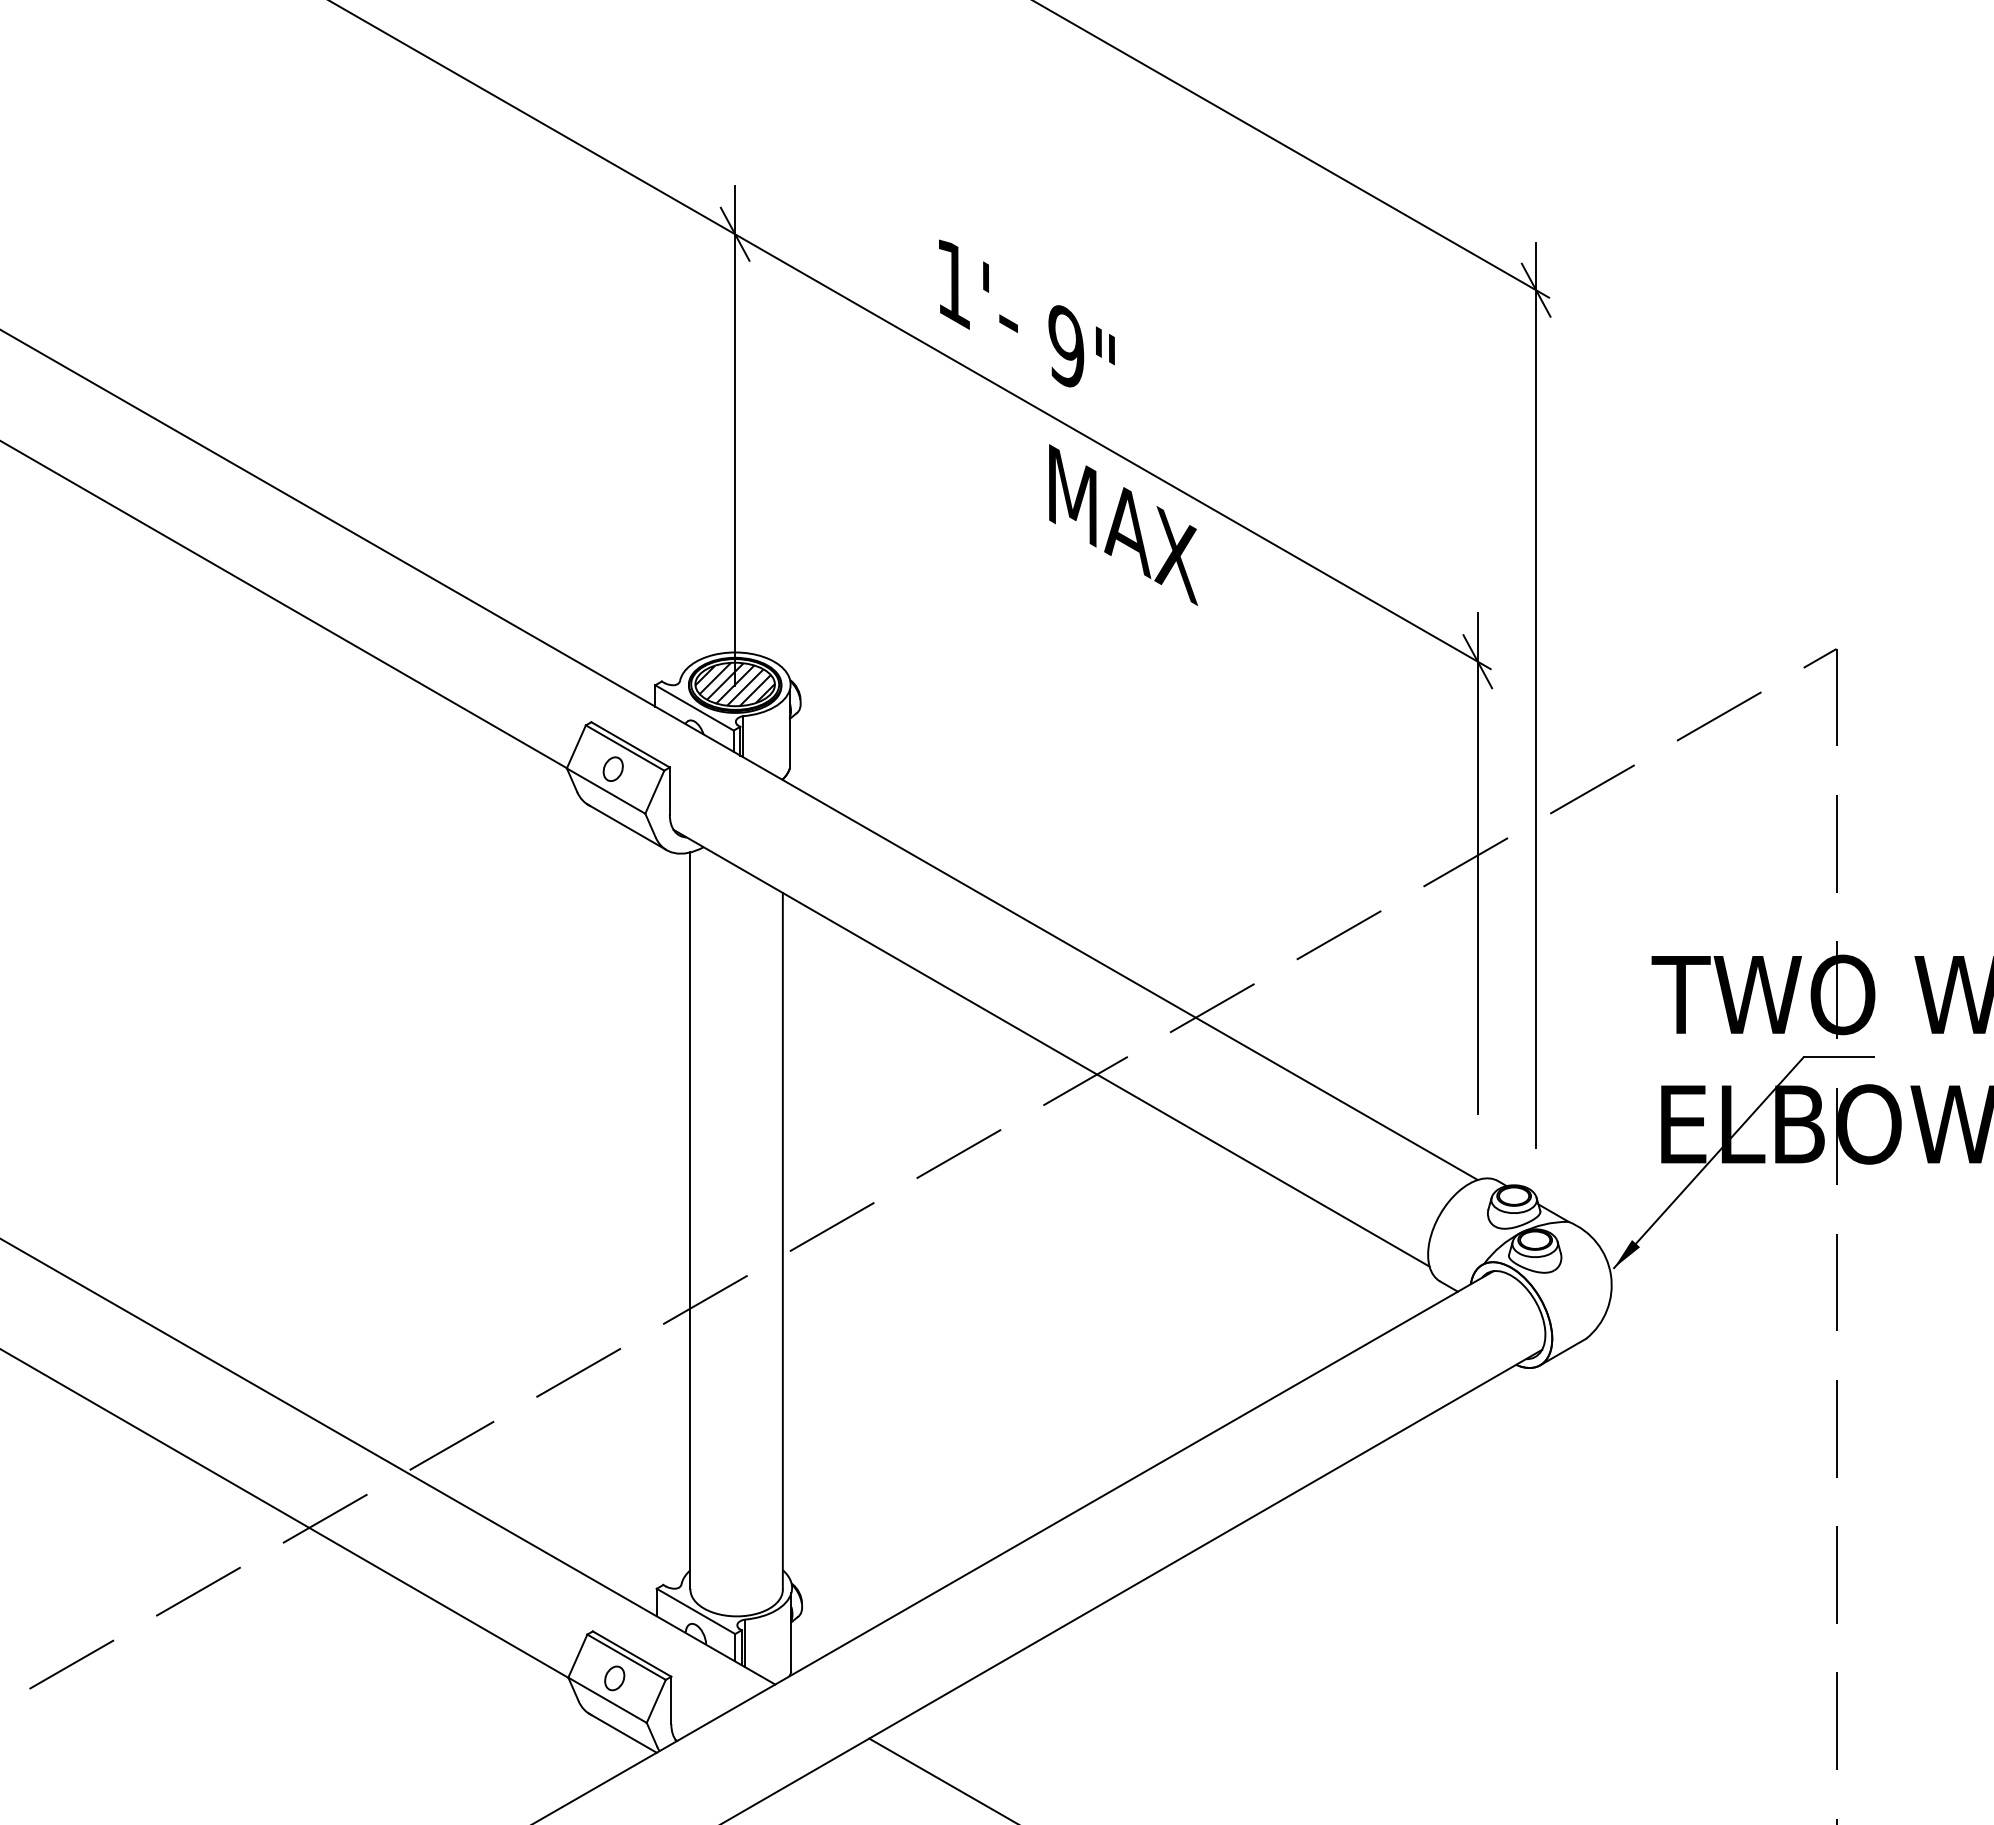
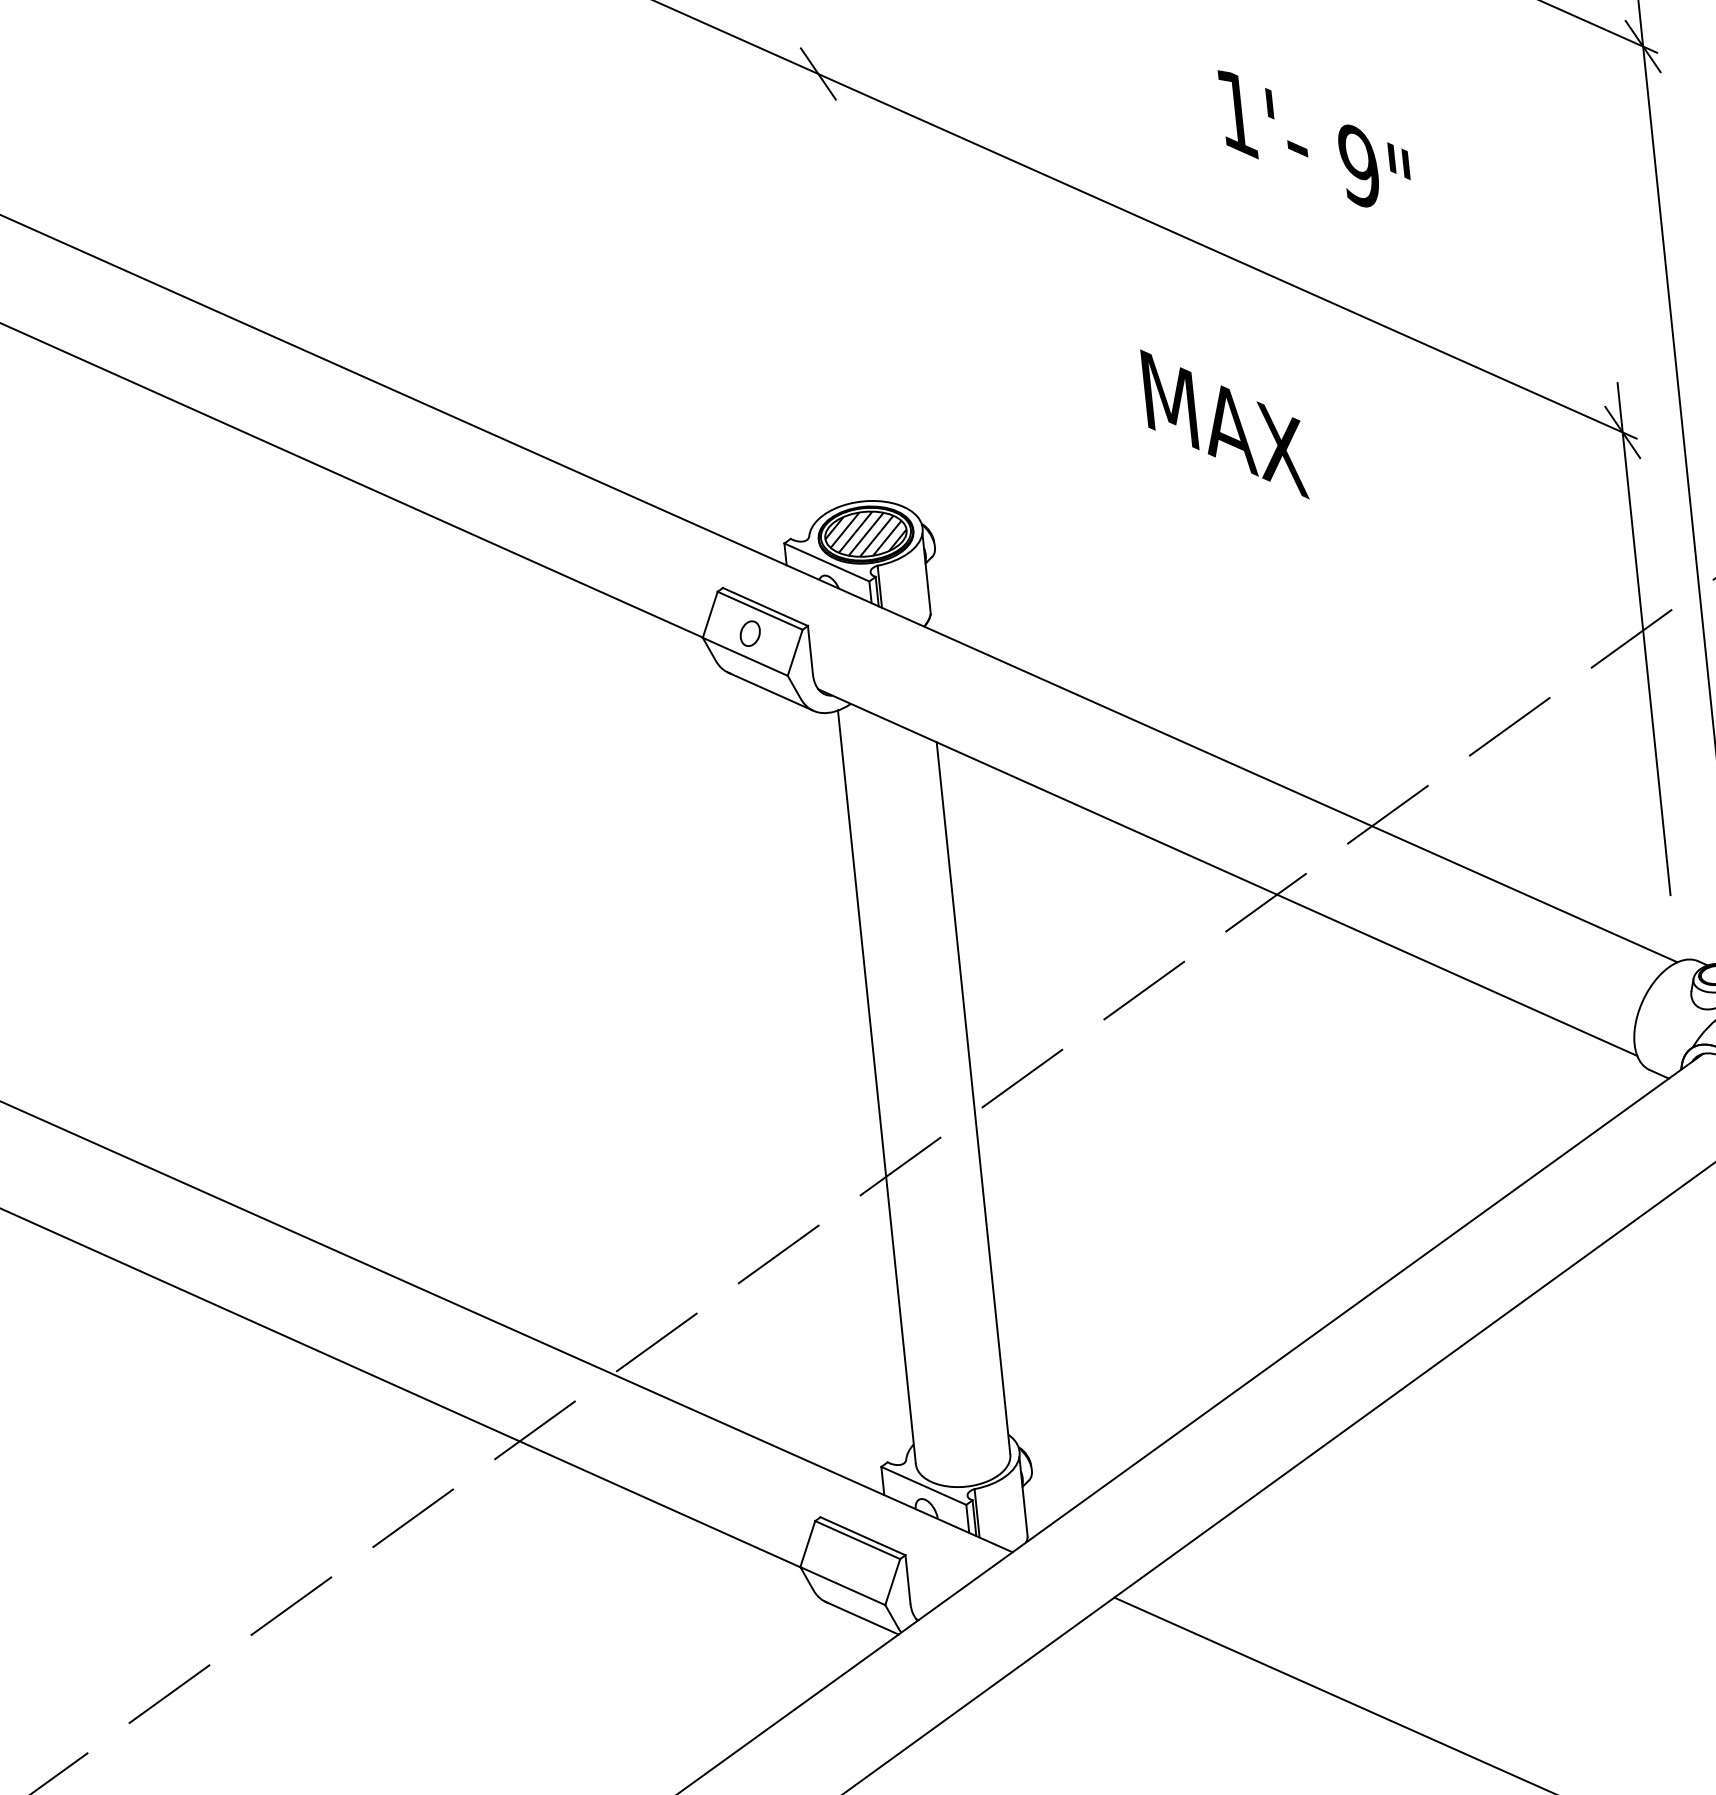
text: (1026, 313) -> (1314, 136), moved
line: (735, 436) -> (840, 280), removed
text: (1123, 524) -> (1224, 423), moved
part: (614, 1678) -> (847, 1563), removed

